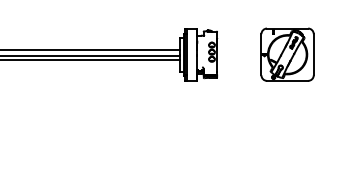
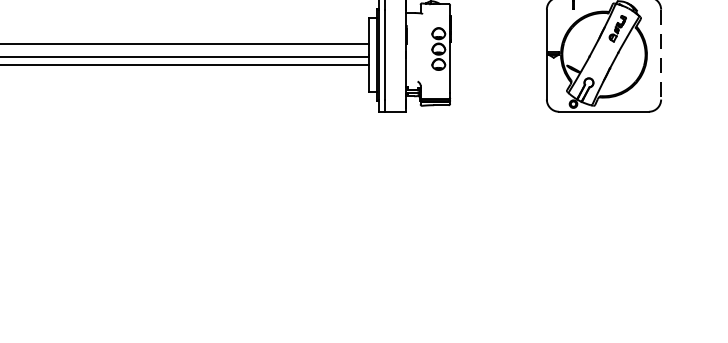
line: (313, 54) -> (660, 54), solid -> dashed

